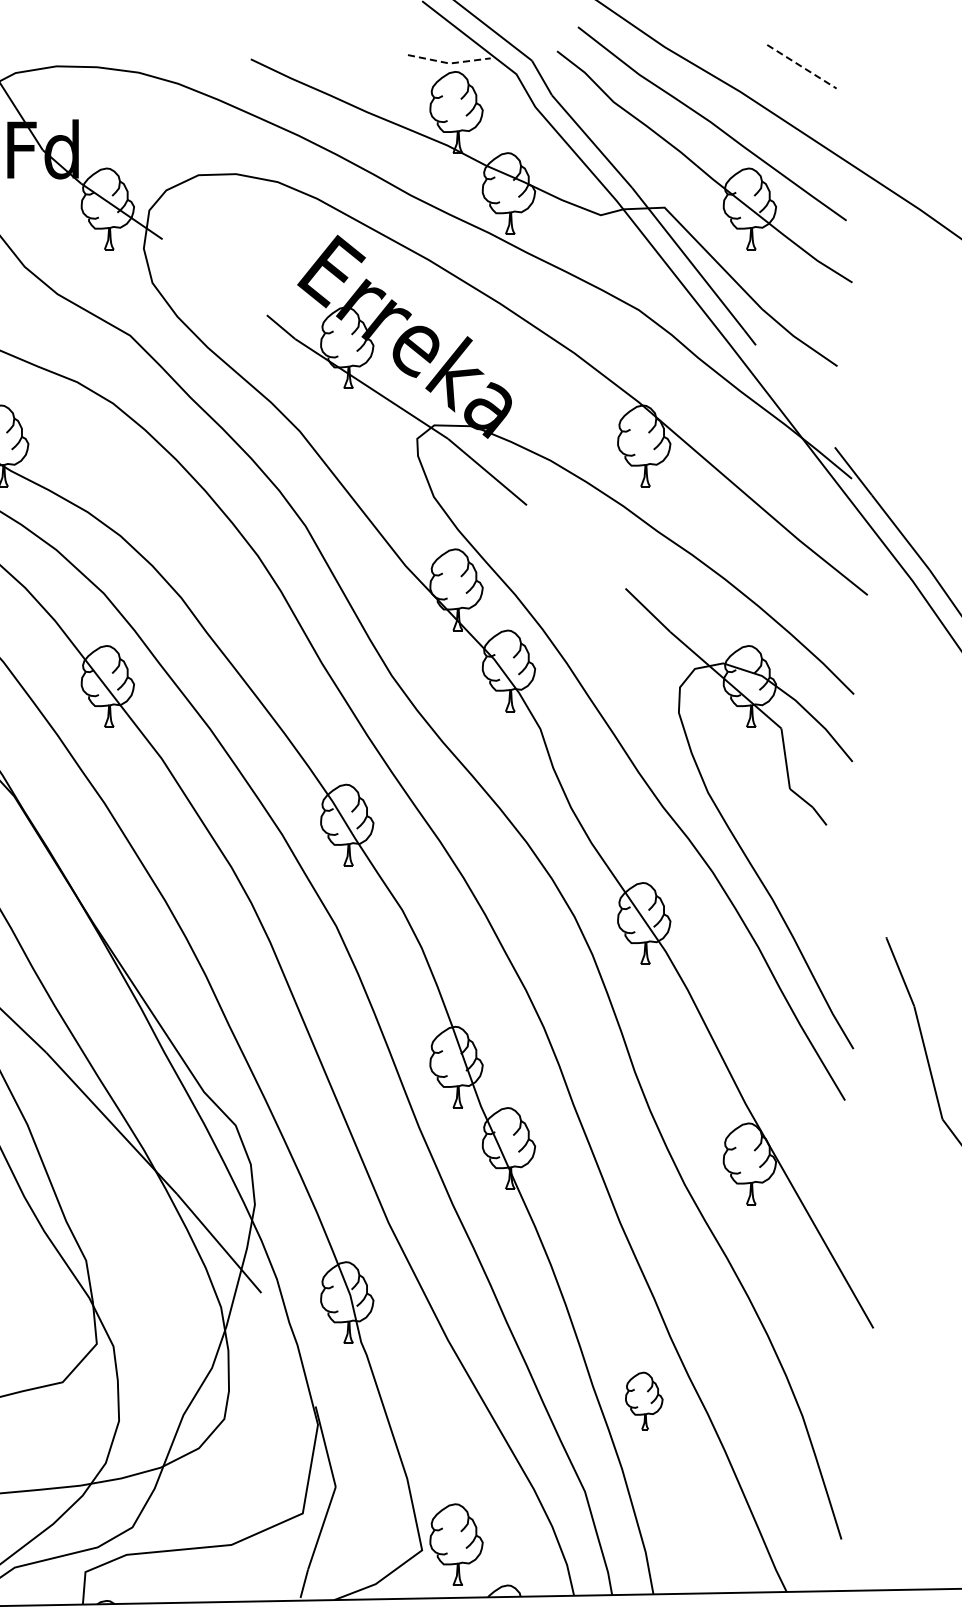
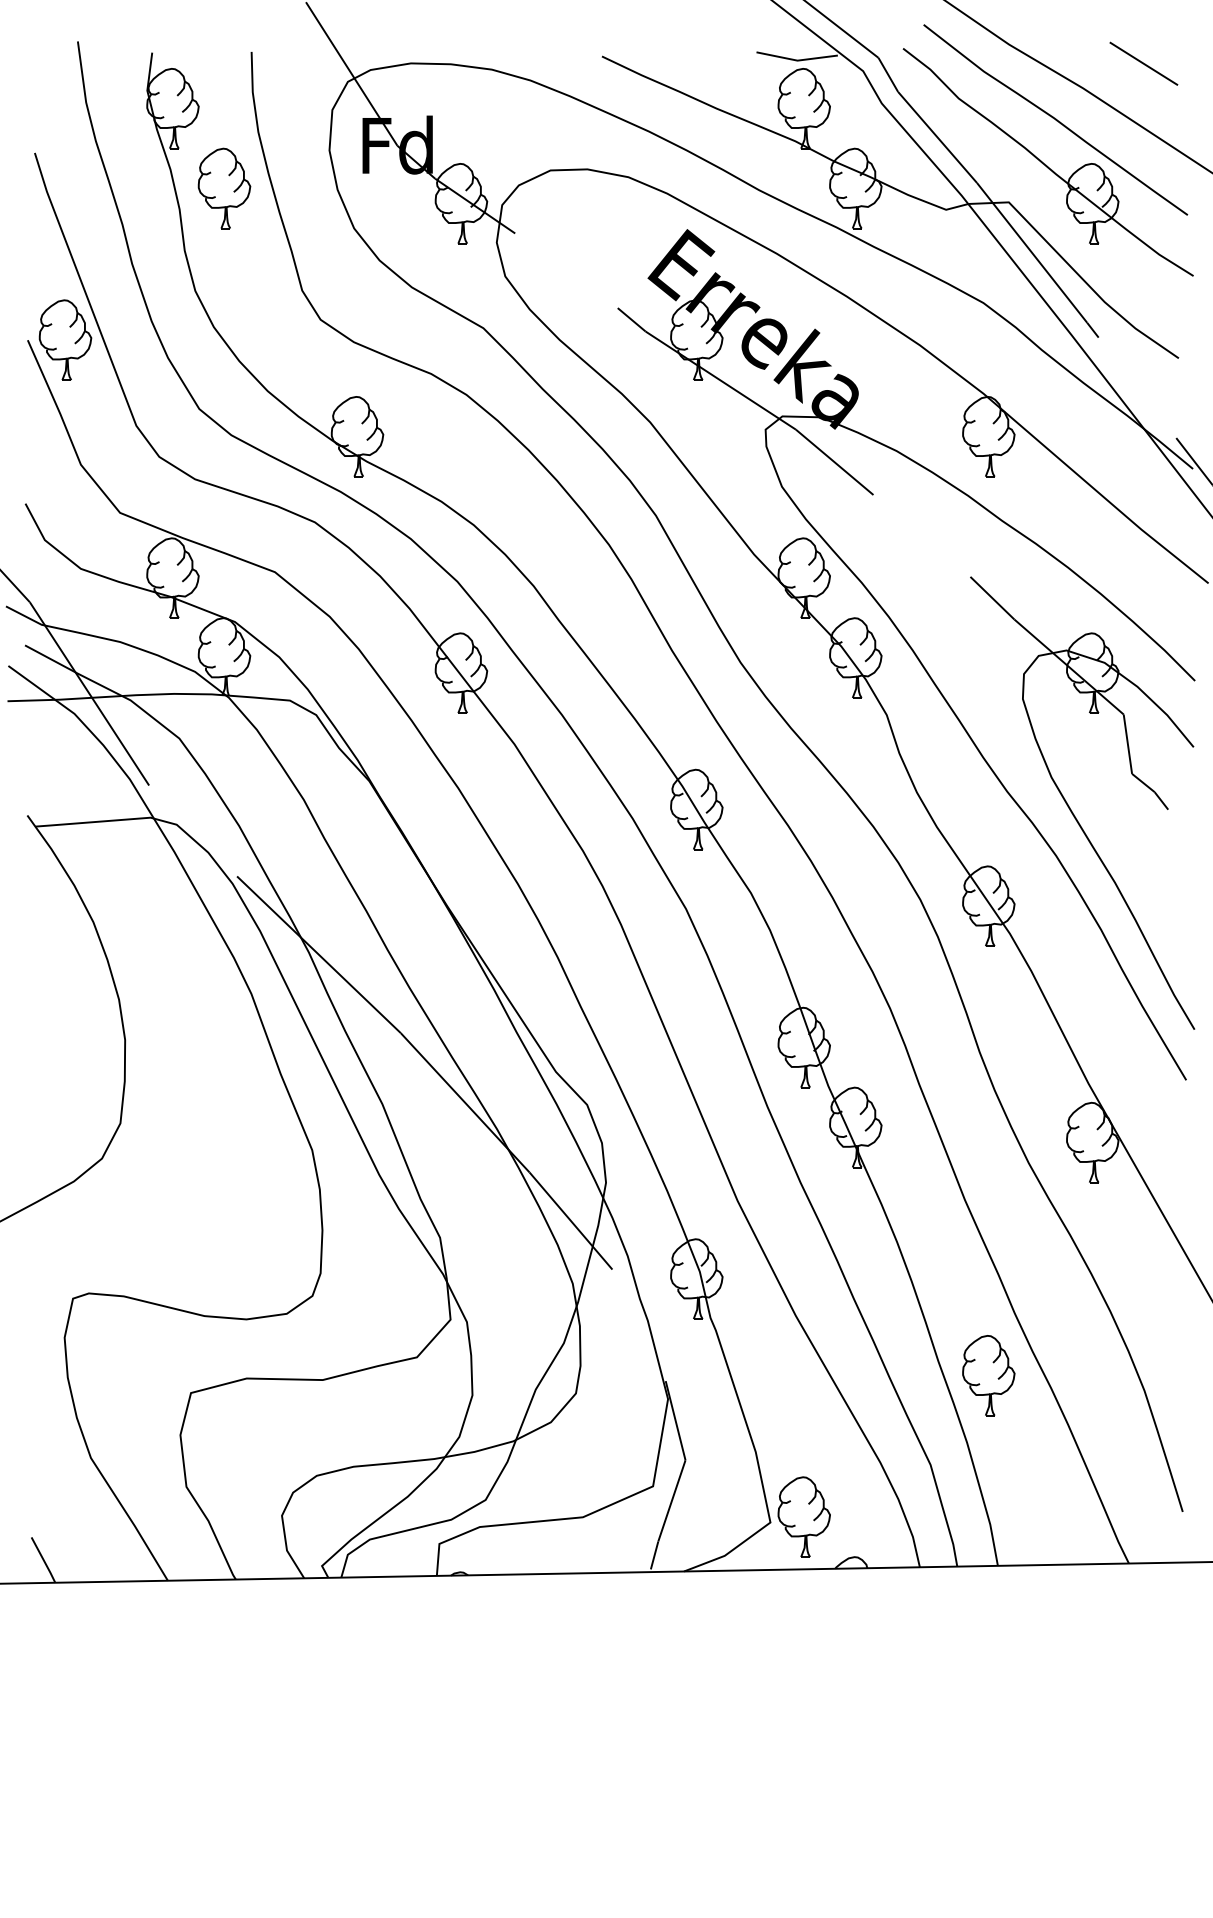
line: (449, 63) -> (797, 60), dashed -> solid
line: (802, 67) -> (1144, 64), dashed -> solid
part: (643, 1400) -> (988, 1375), size x1.43

